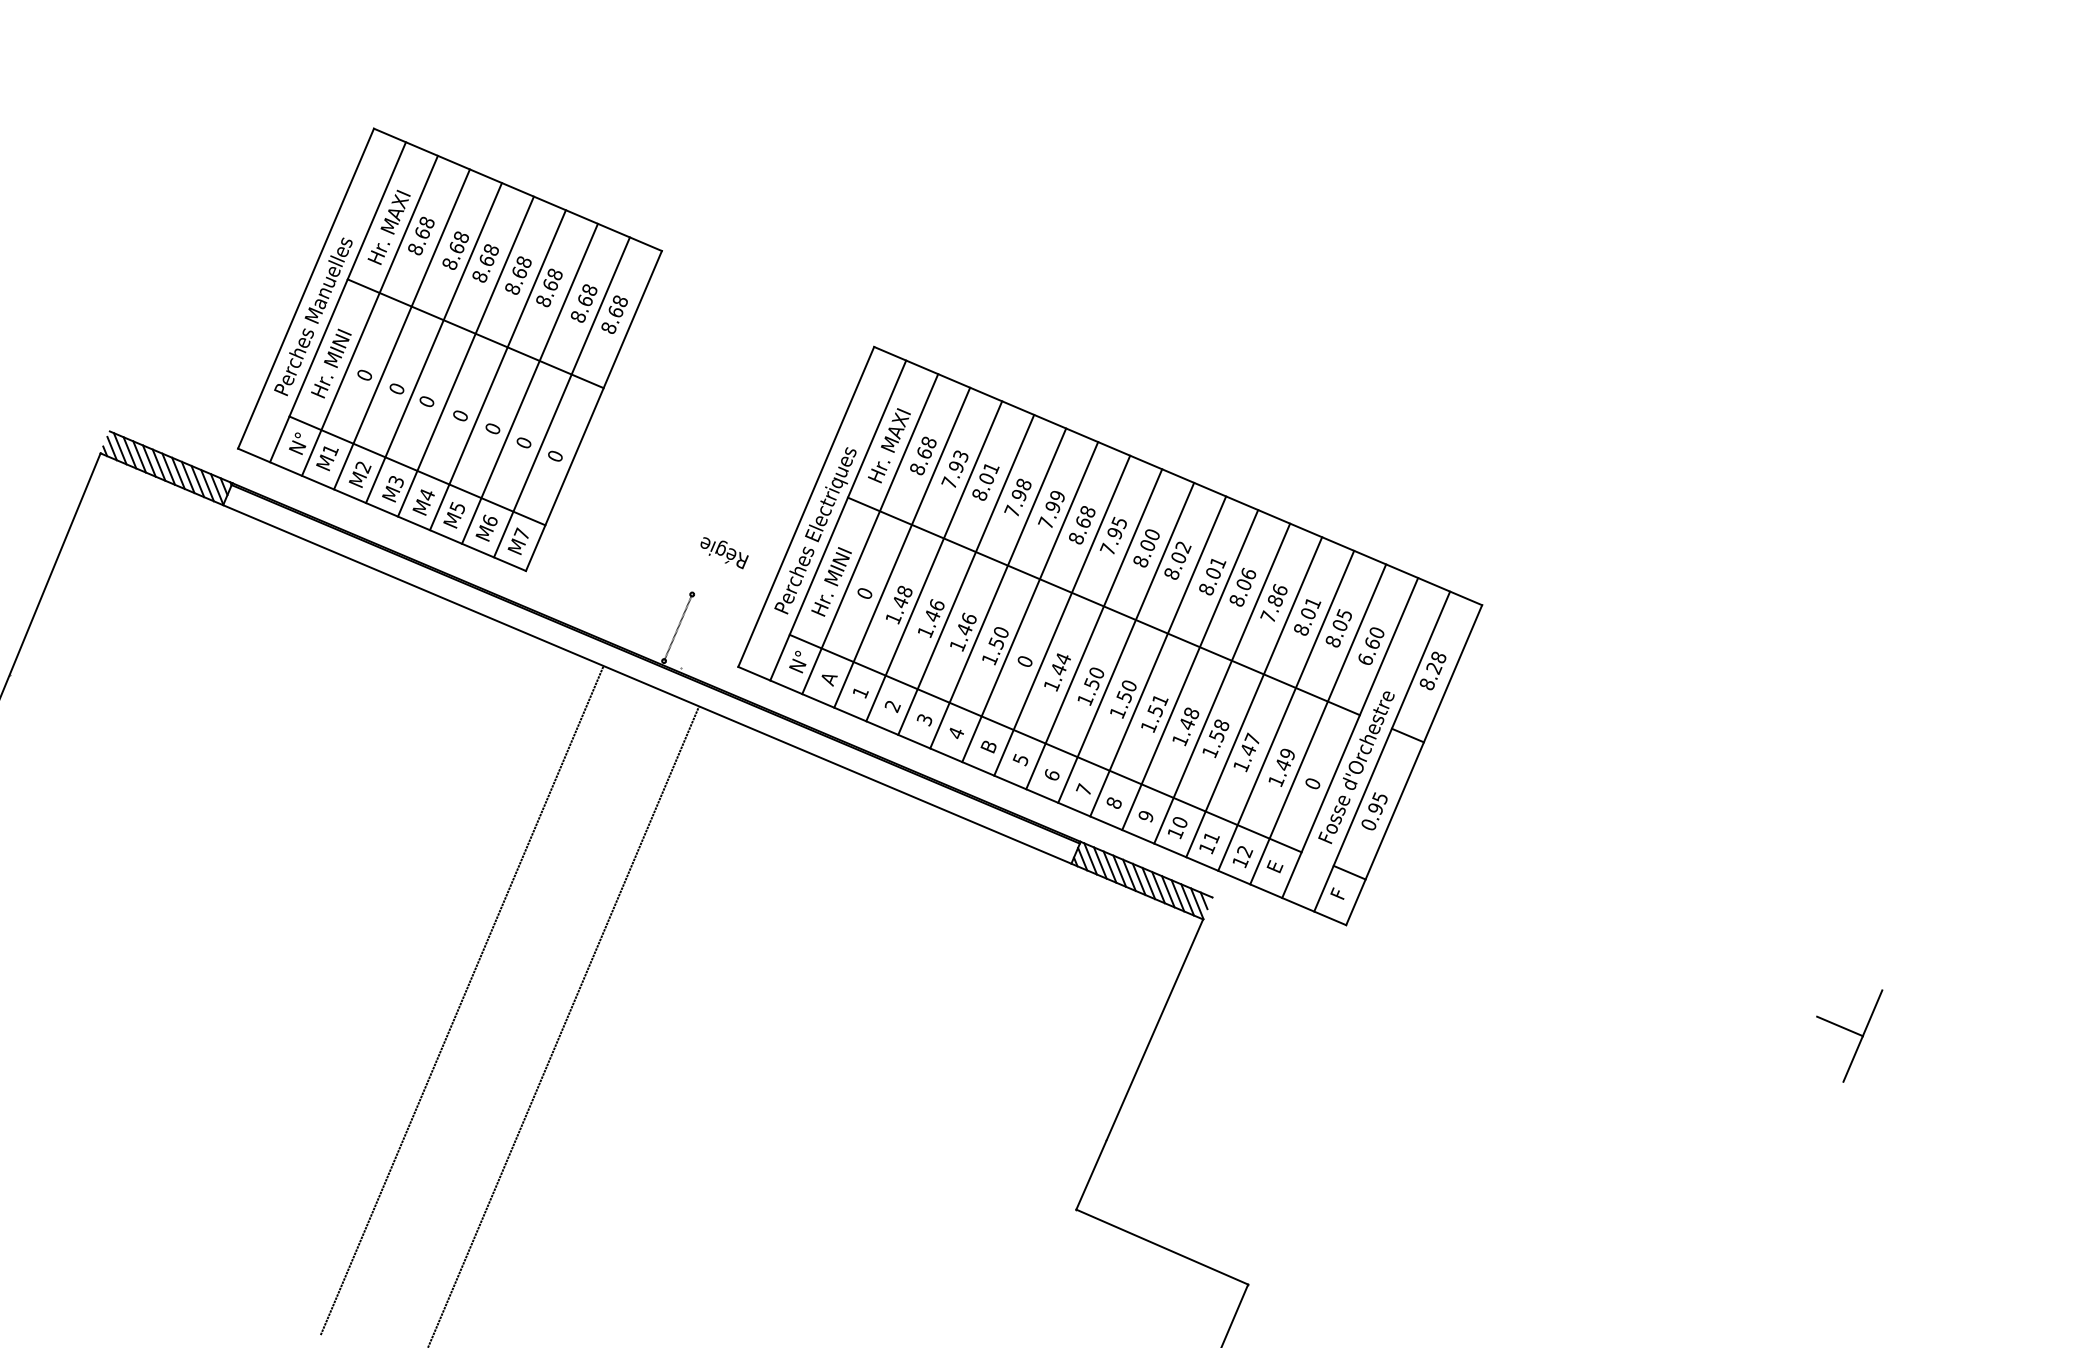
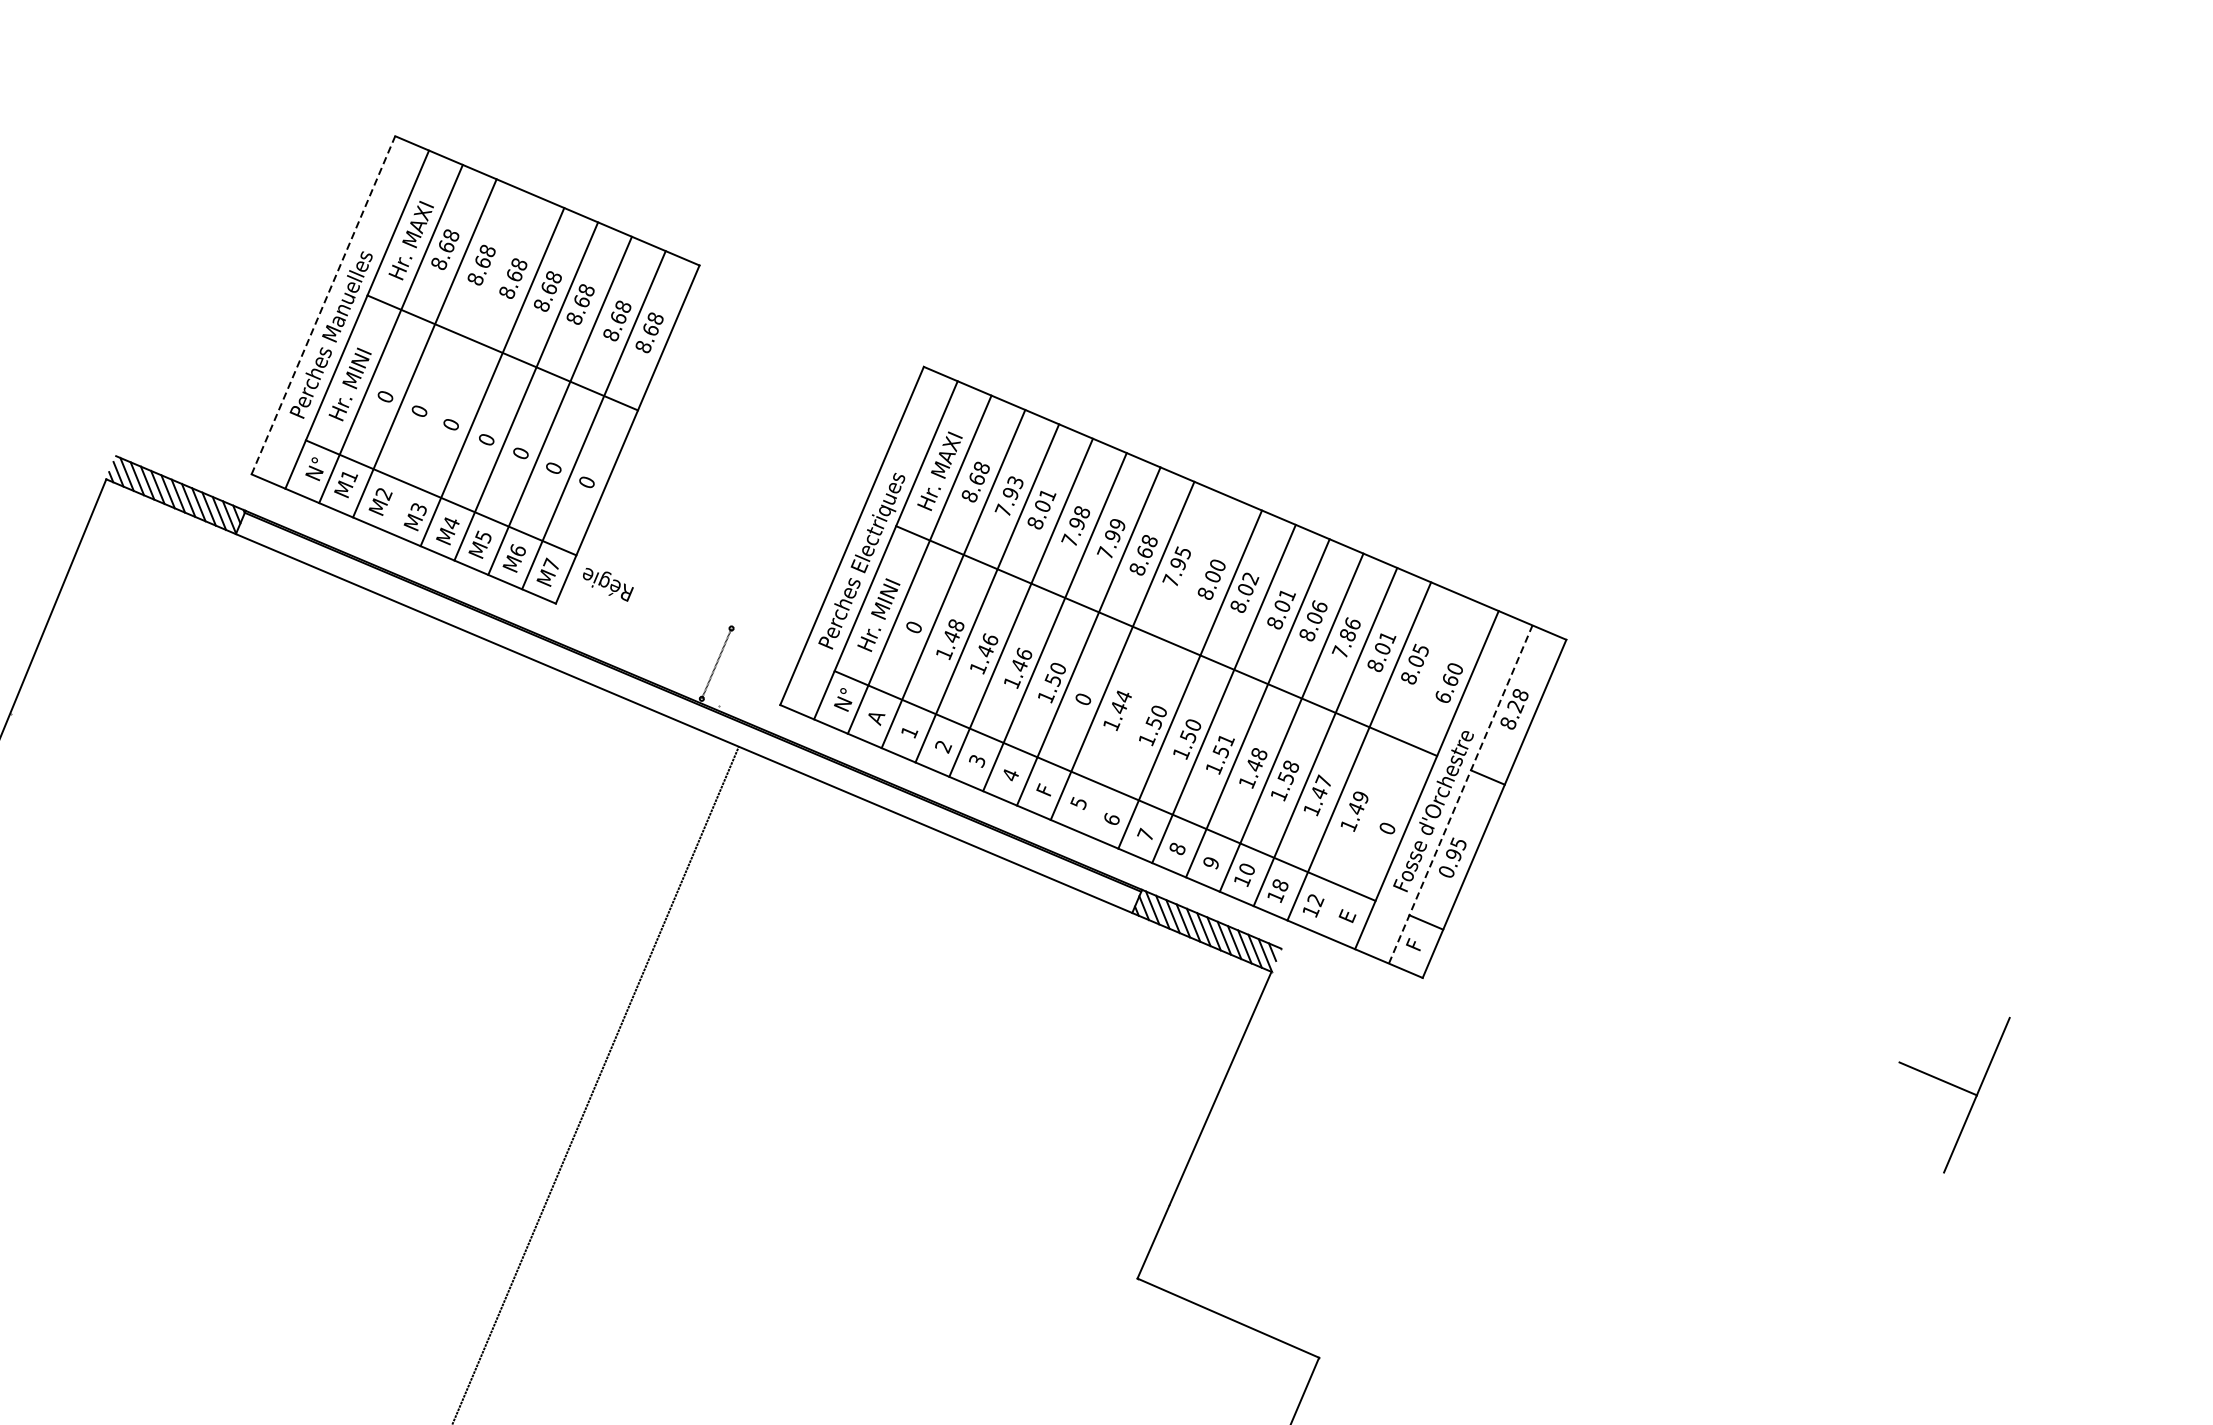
line: (306, 288) -> (323, 305), solid -> dashed
line: (433, 343) -> (458, 363), removed
text: (724, 553) -> (608, 585), moved
line: (1094, 629) -> (1156, 665), removed
line: (1318, 724) -> (1393, 765), removed
text: (989, 745) -> (1045, 788), B -> F
line: (1382, 751) -> (1461, 794), solid -> dashed
text: (1211, 837) -> (1280, 885), 11 -> 18
line: (461, 1000) -> (487, 1057), removed
part: (1849, 1035) -> (1954, 1094), size x1.6

